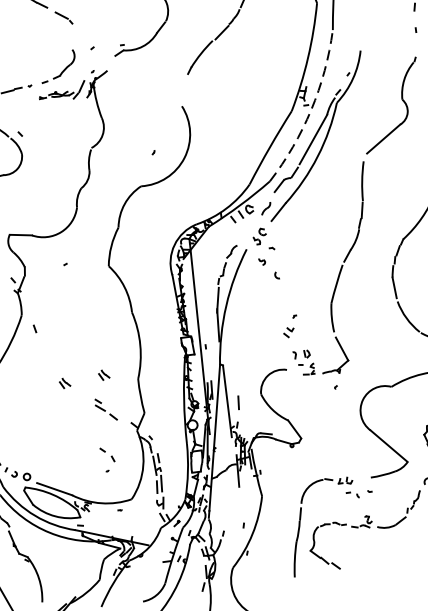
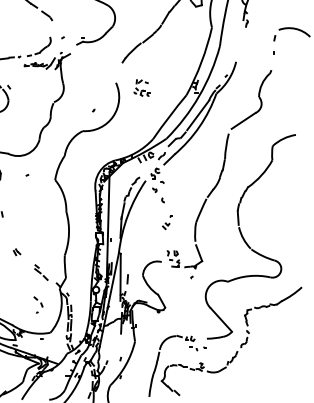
part: (221, 108) -> (141, 87), added
arc: (311, 109) -> (199, 95), dashed -> solid
part: (290, 326) -> (167, 222), moved
part: (103, 375) -> (42, 250), removed

